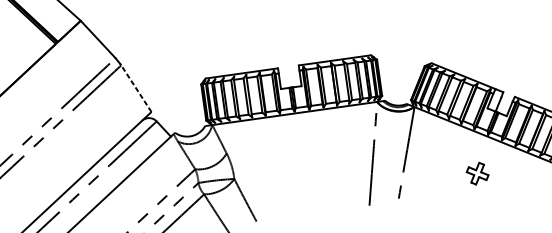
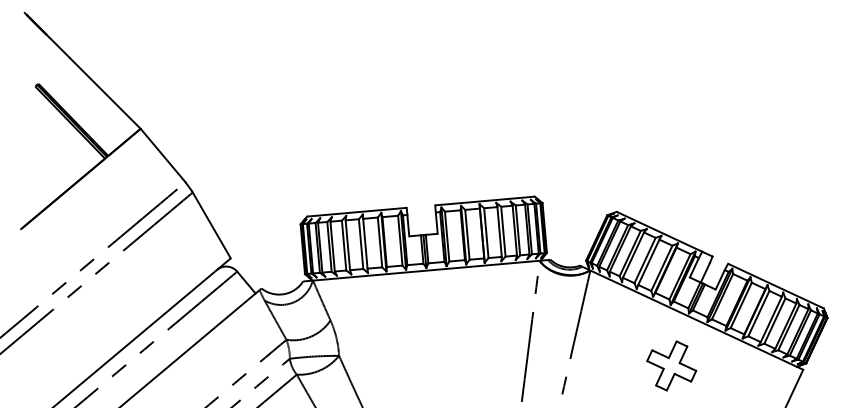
line: (136, 88) -> (211, 225), dashed -> solid
part: (477, 173) -> (671, 365), size x1.67

